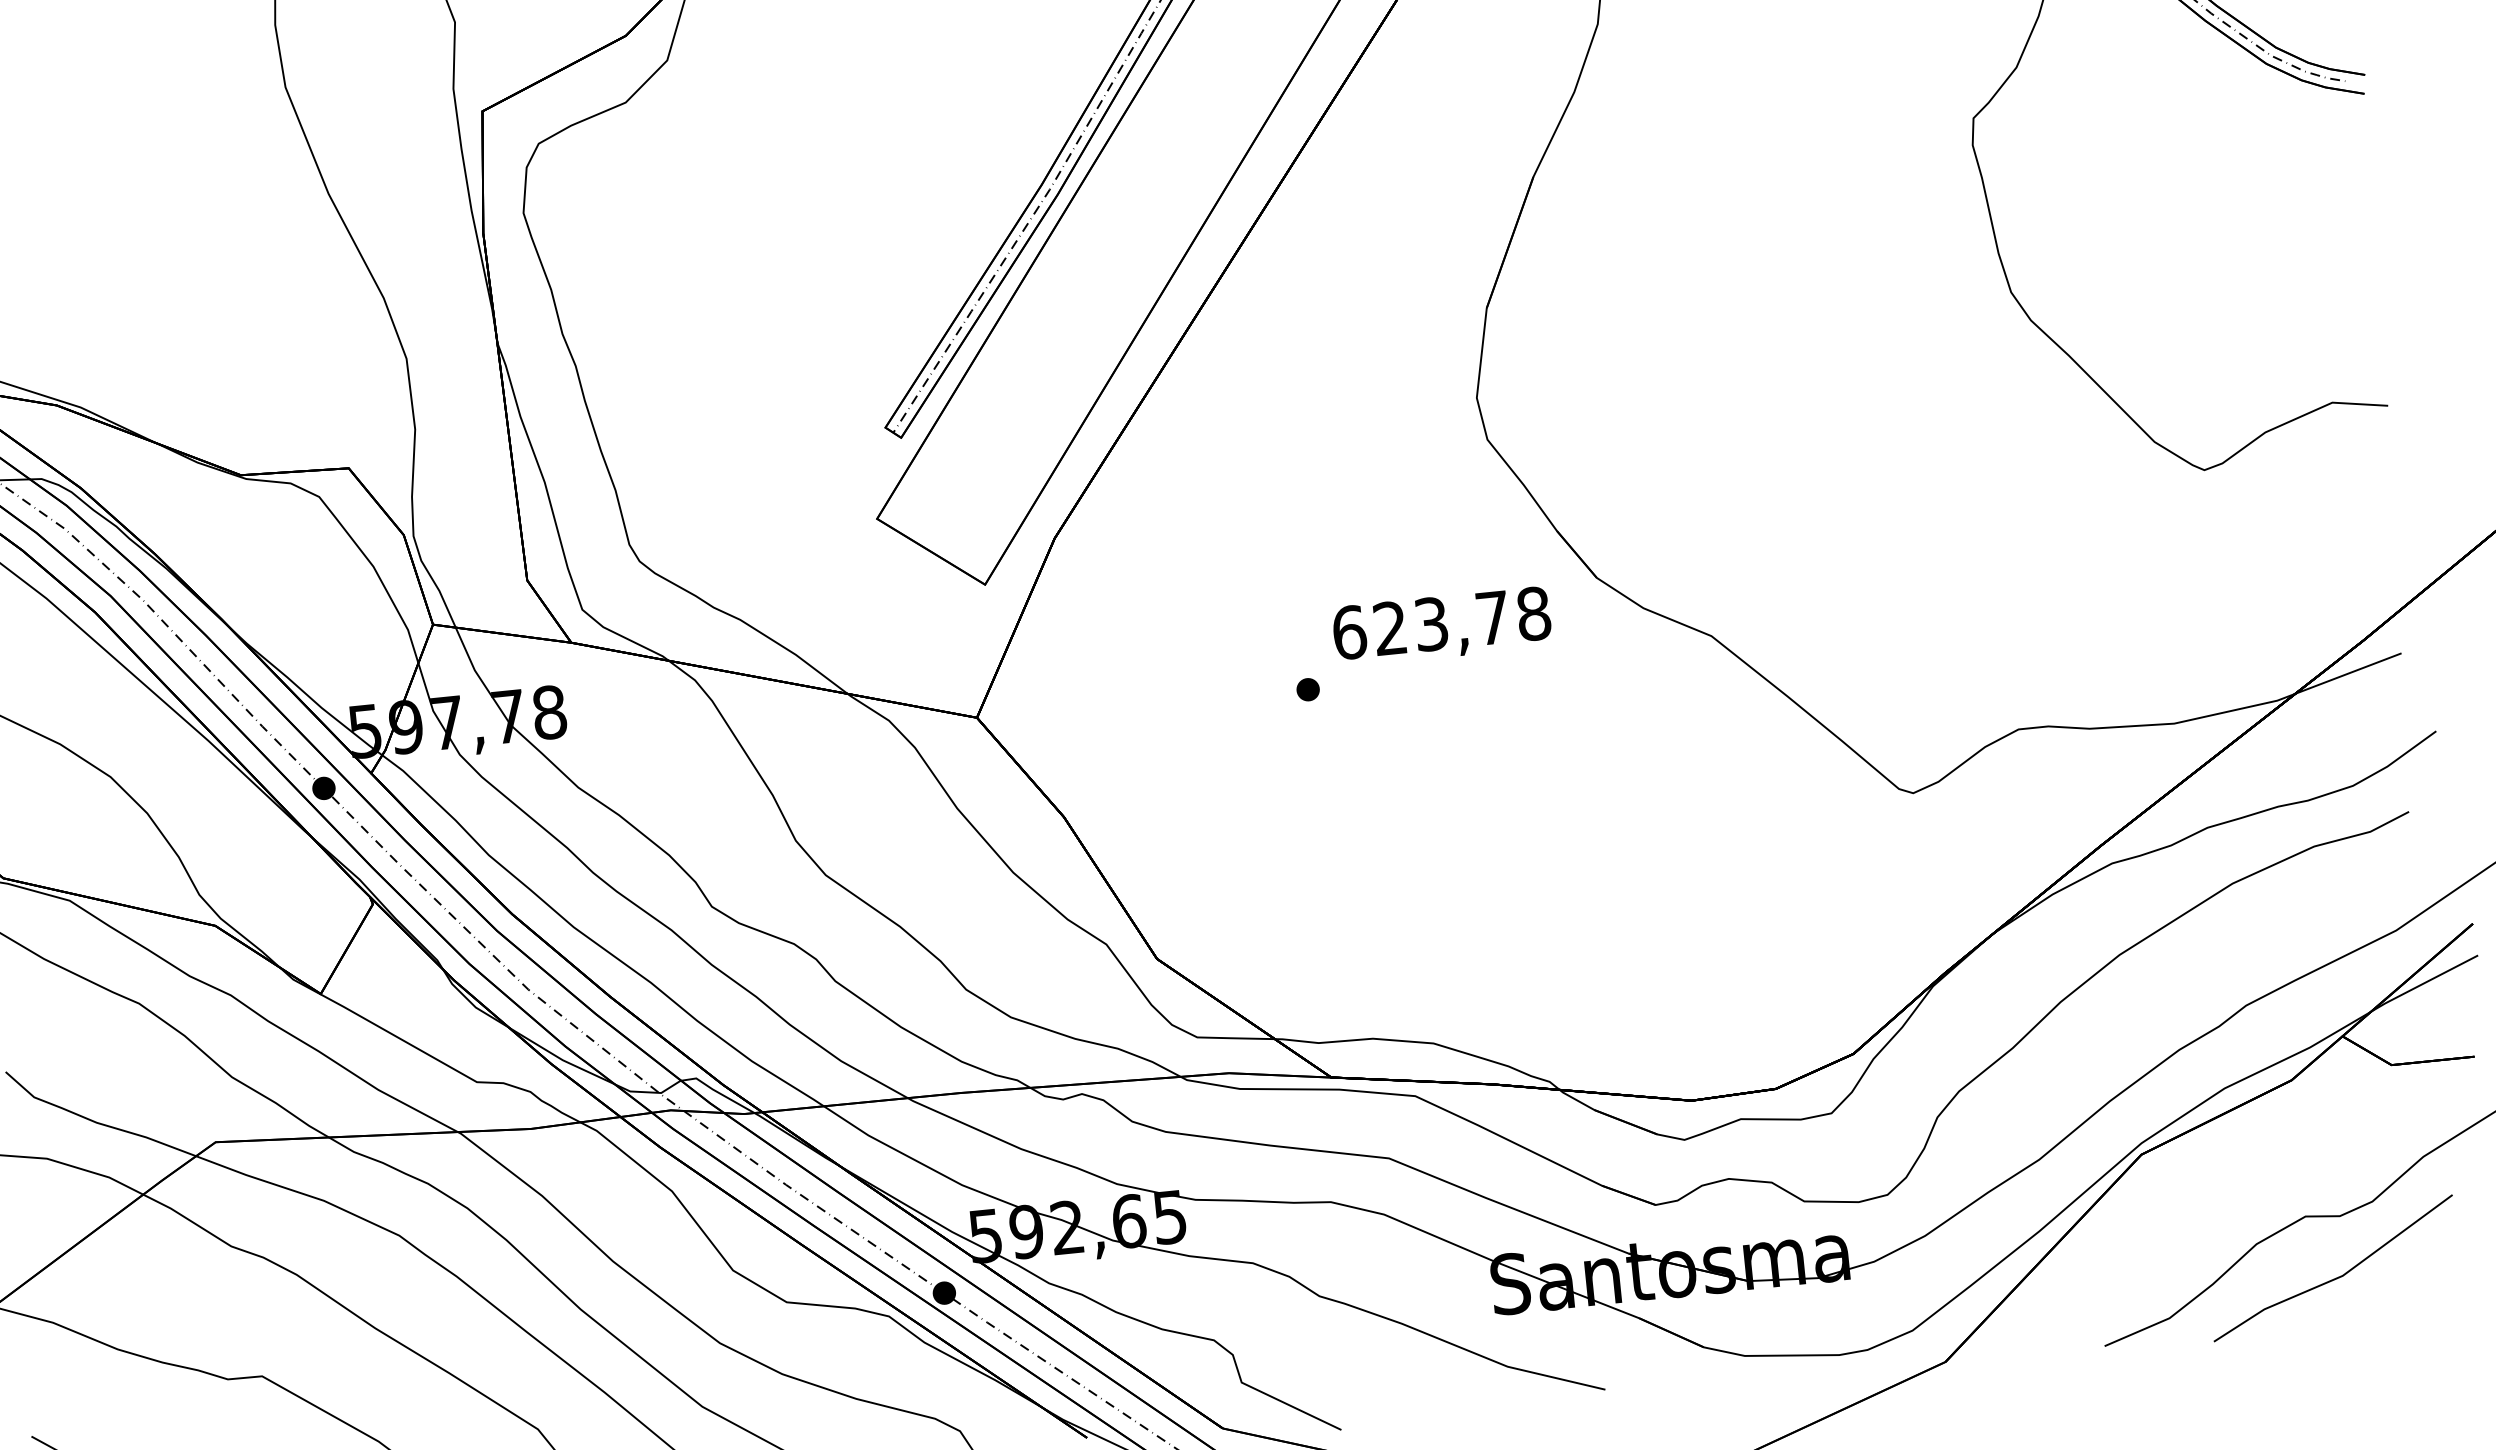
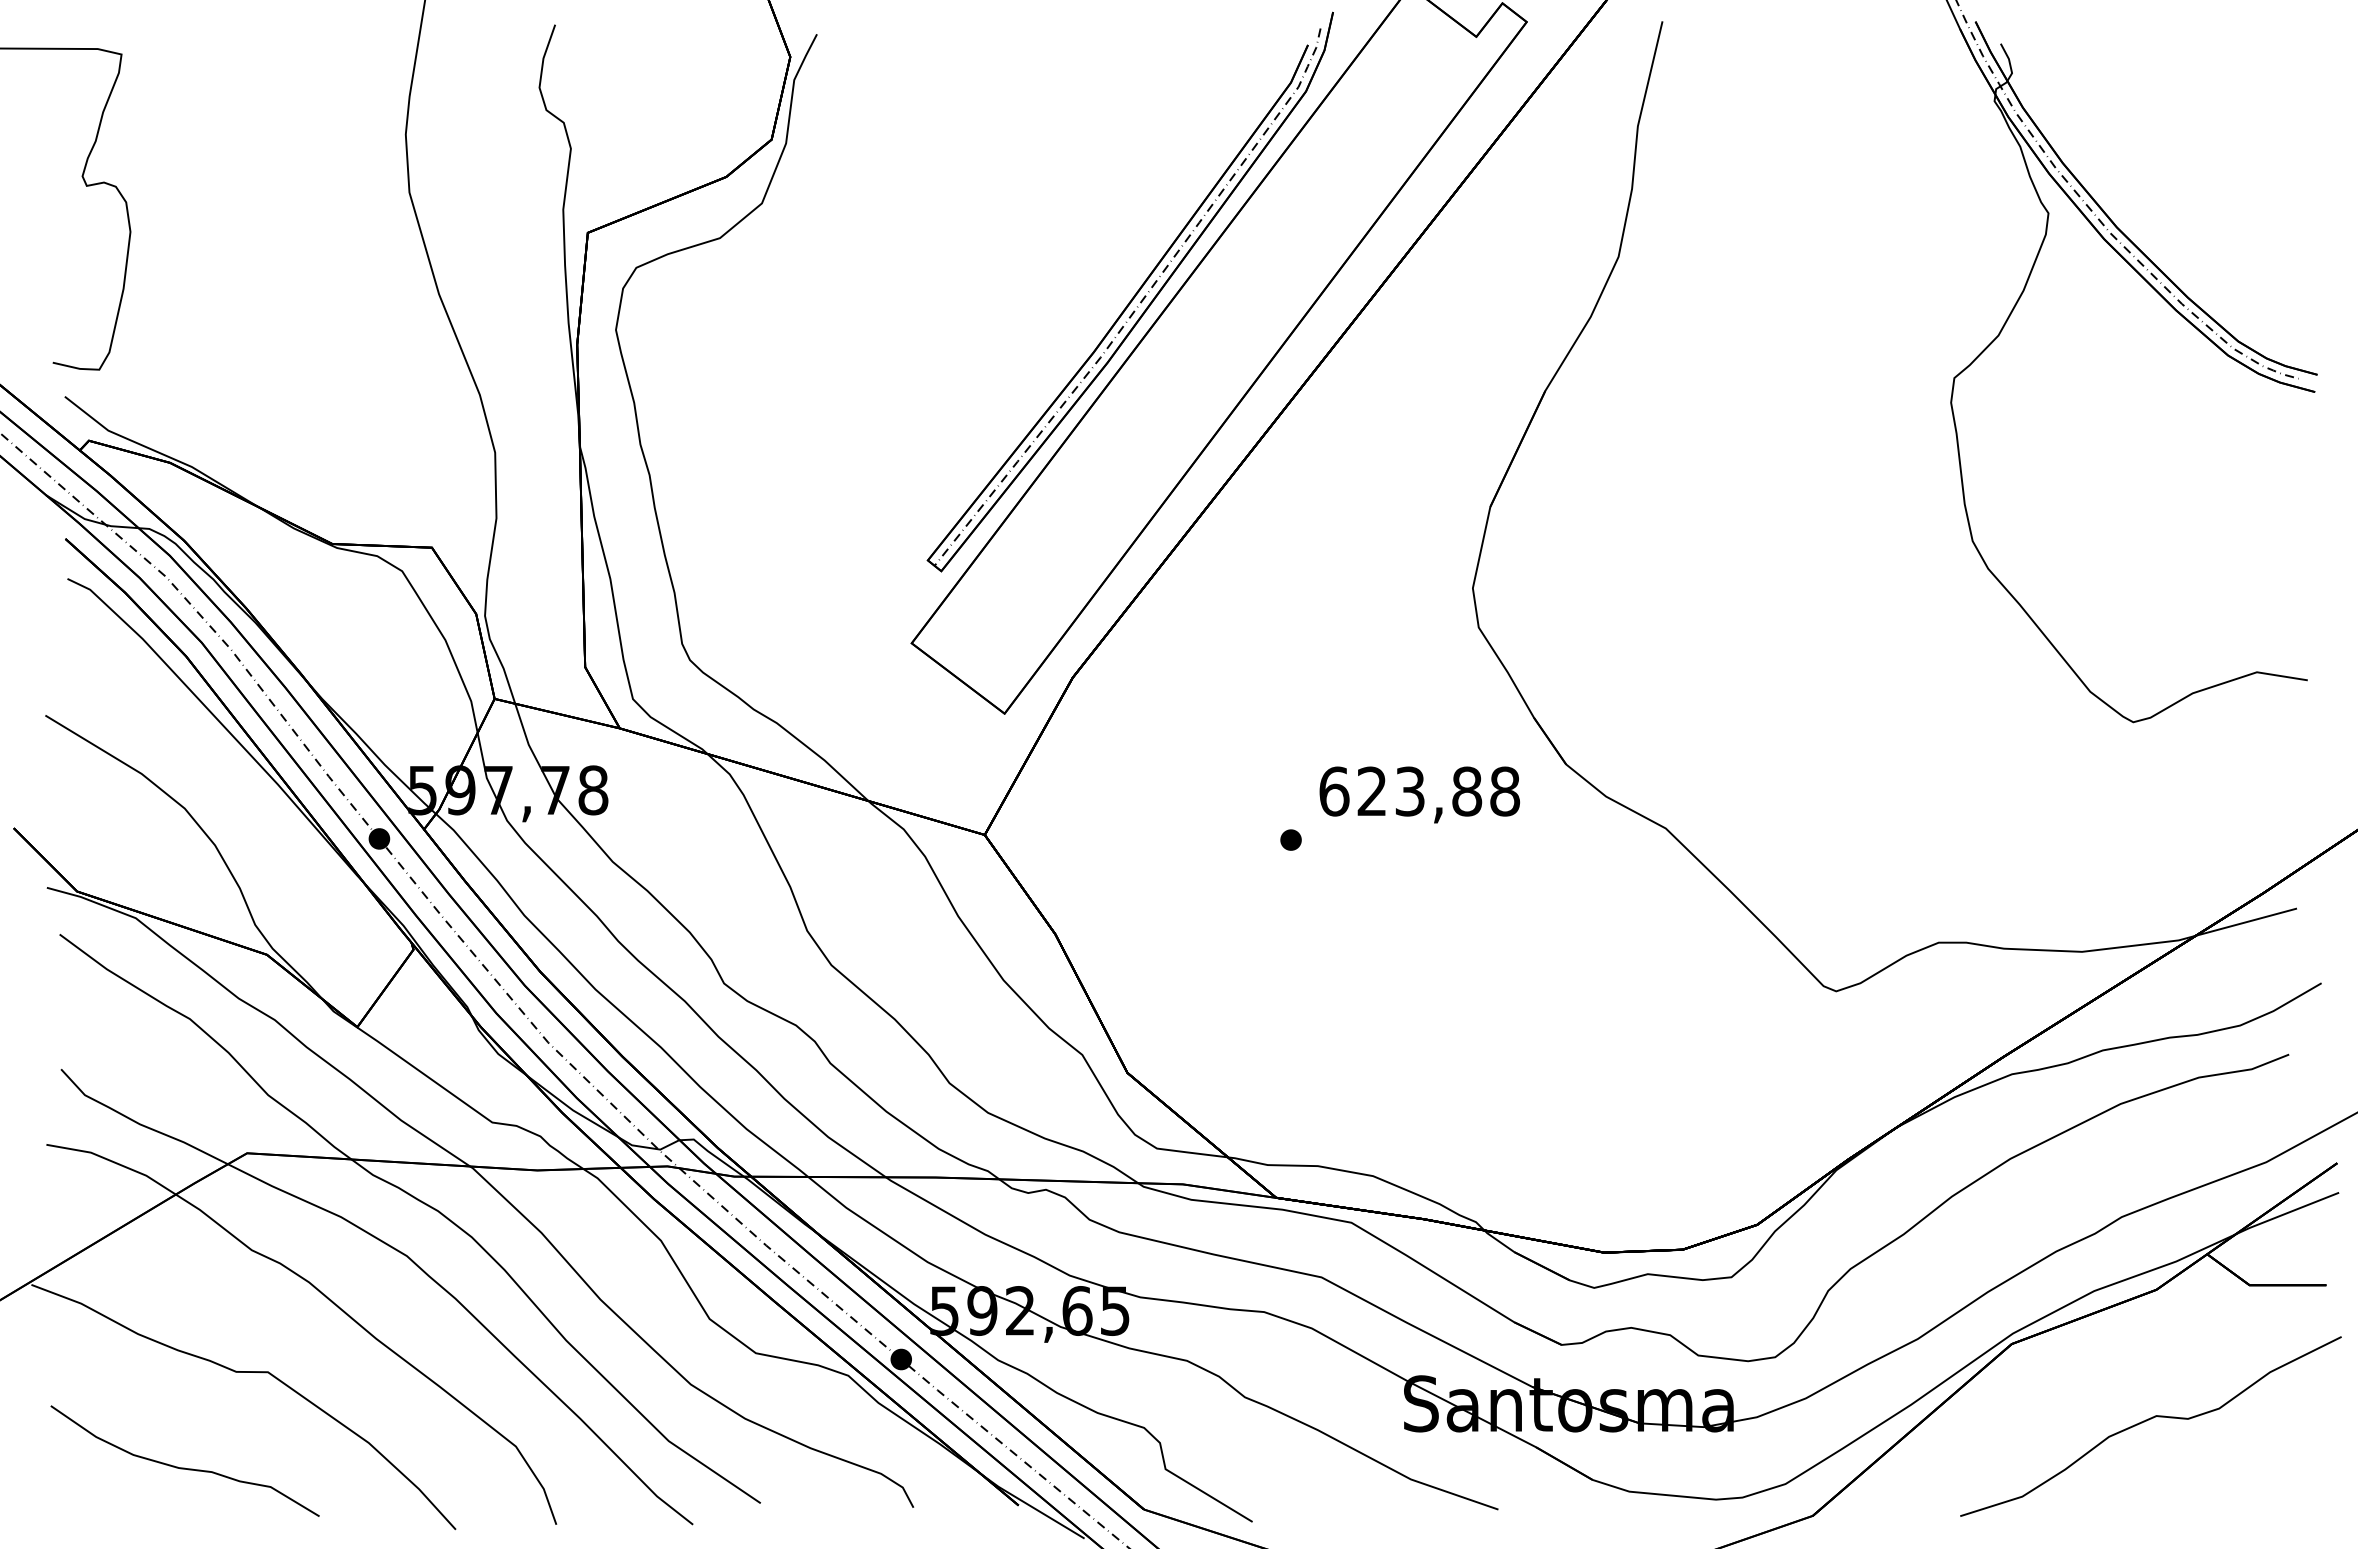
text: (1493, 617) -> (1467, 791), 623,78 -> 623,88
line: (2336, 1277) -> (2179, 1474), removed

